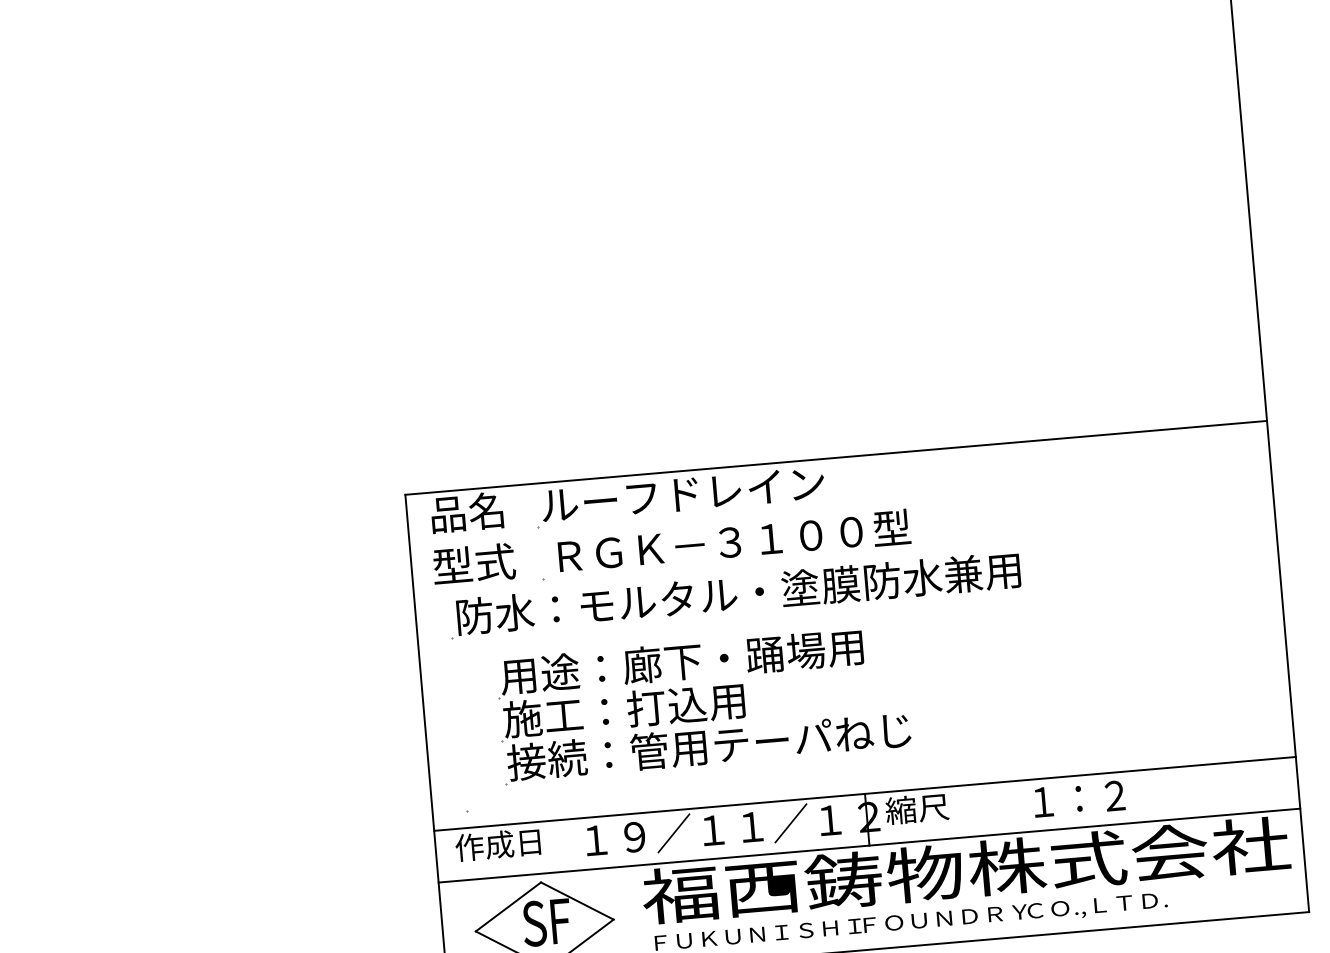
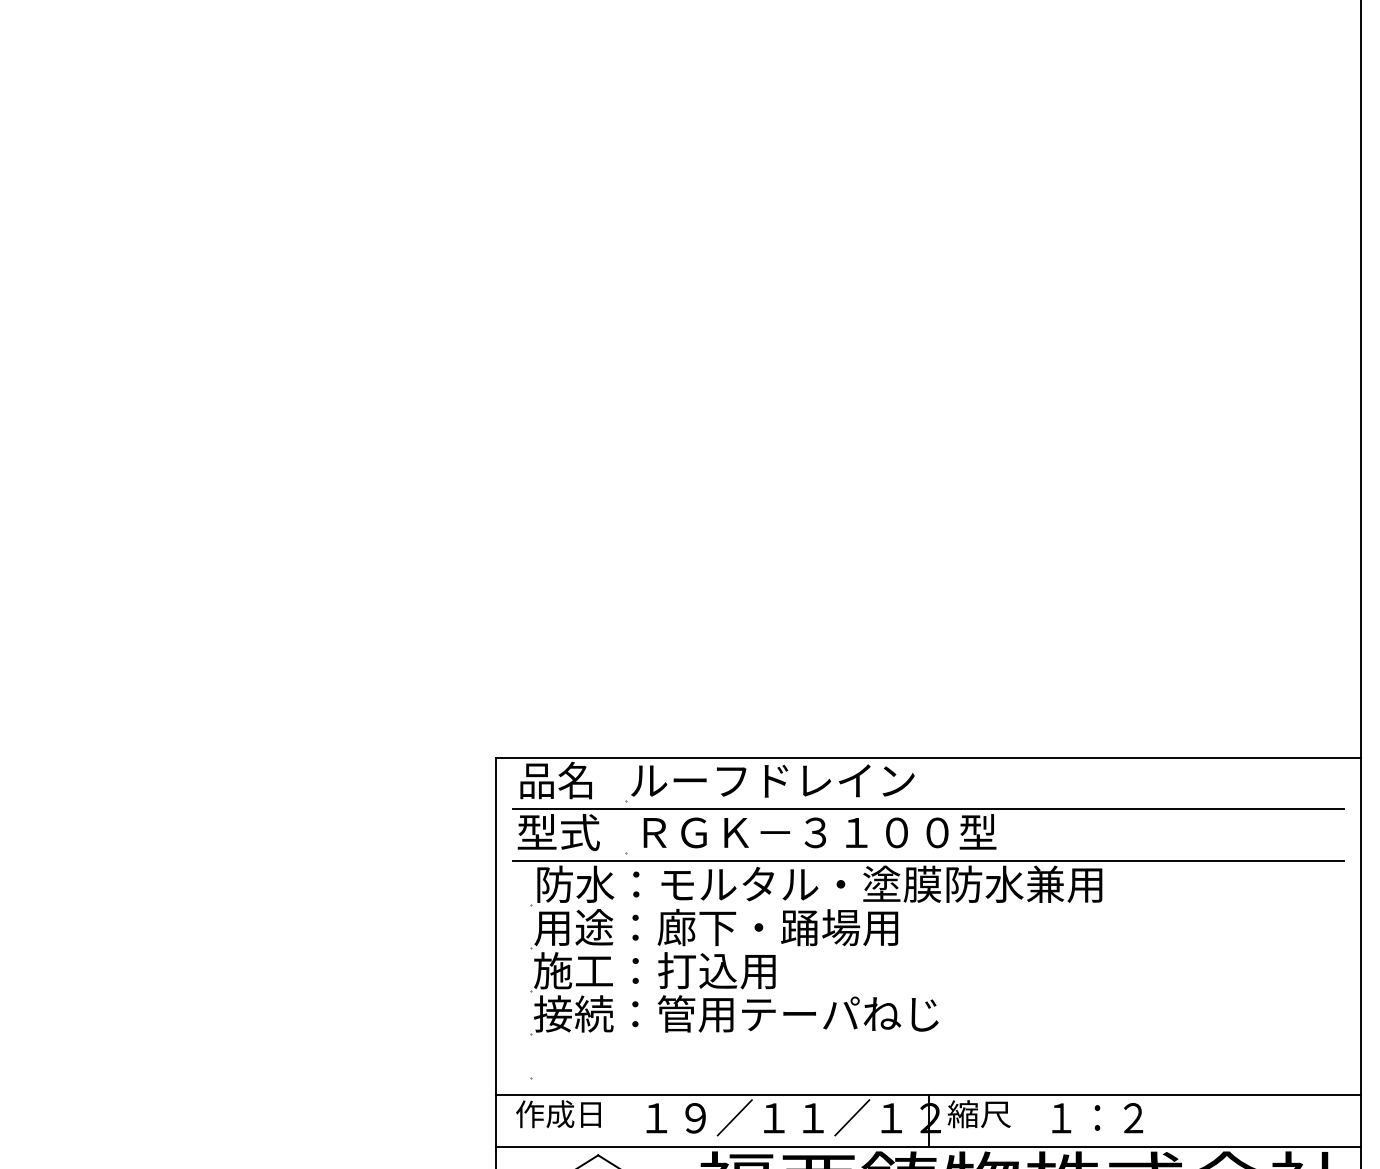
line: (840, 509) -> (928, 809), added
line: (844, 561) -> (928, 861), added
part: (703, 704) -> (734, 971), moved
text: (1079, 799) -> (1097, 1118), moved

